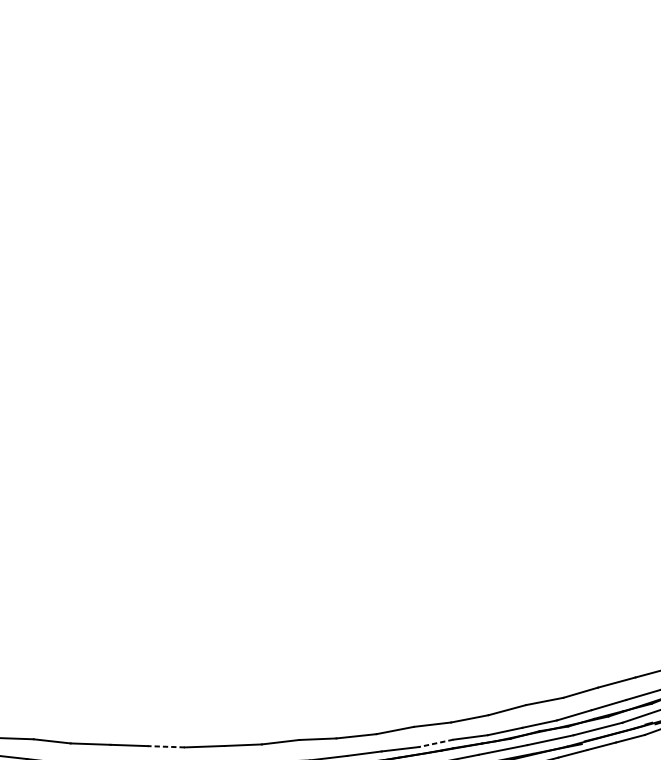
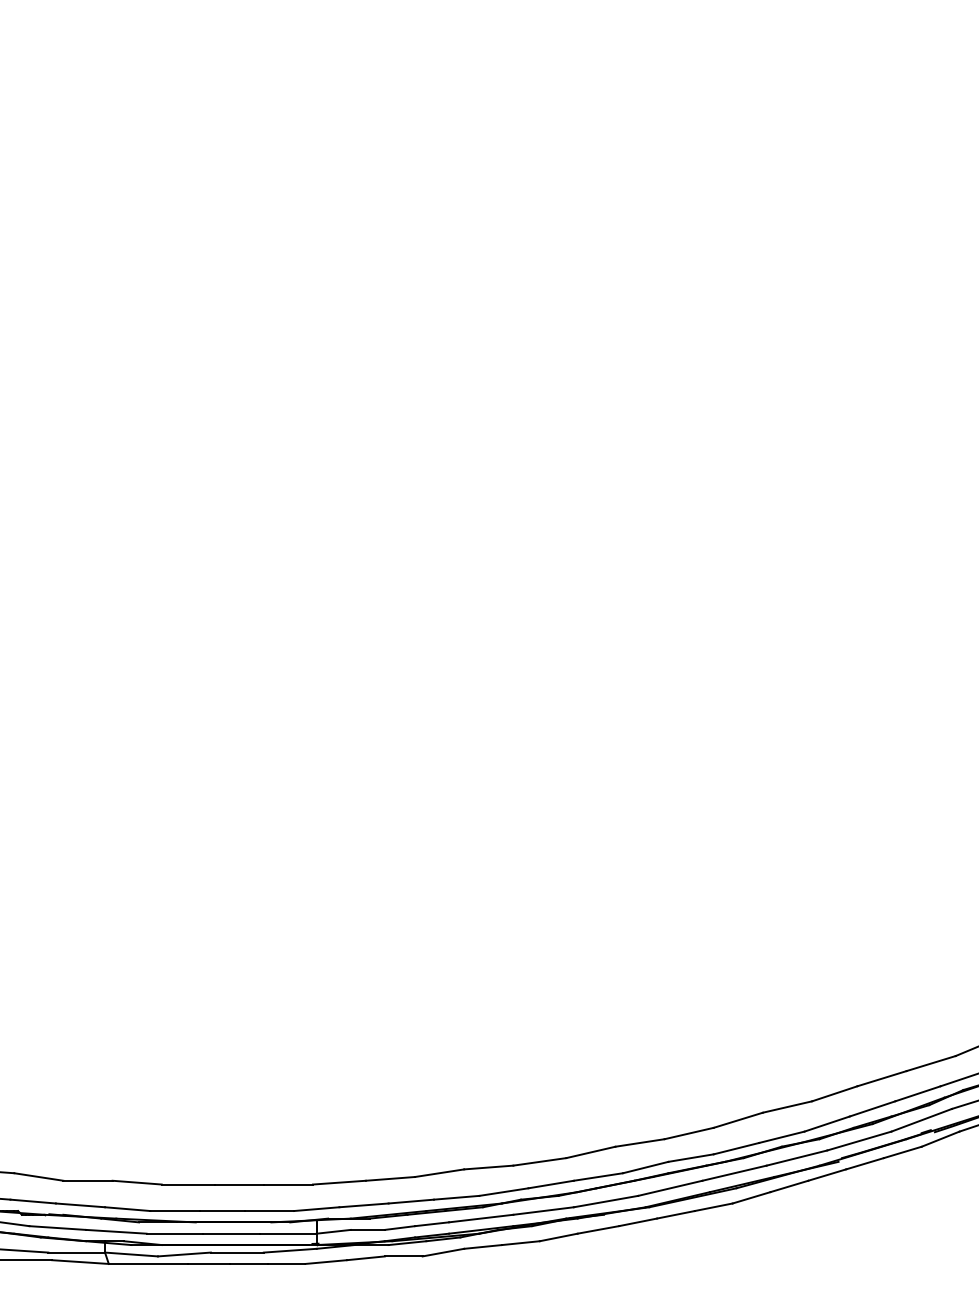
line: (436, 743) -> (645, 1167), dashed -> solid
line: (166, 746) -> (288, 1184), dashed -> solid

